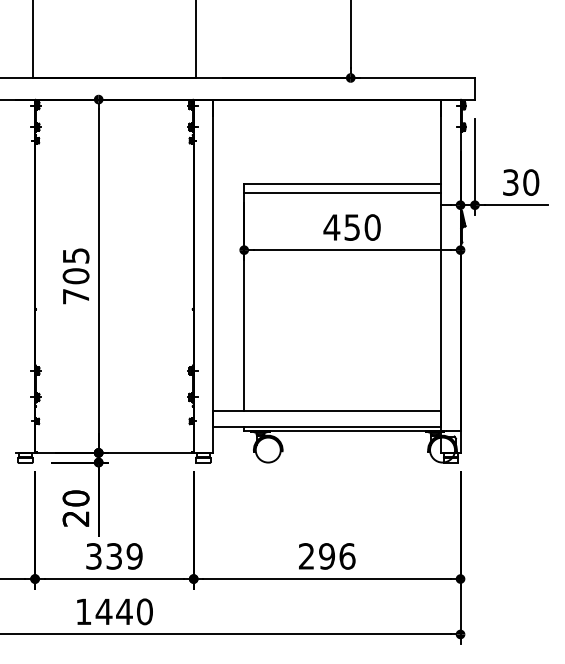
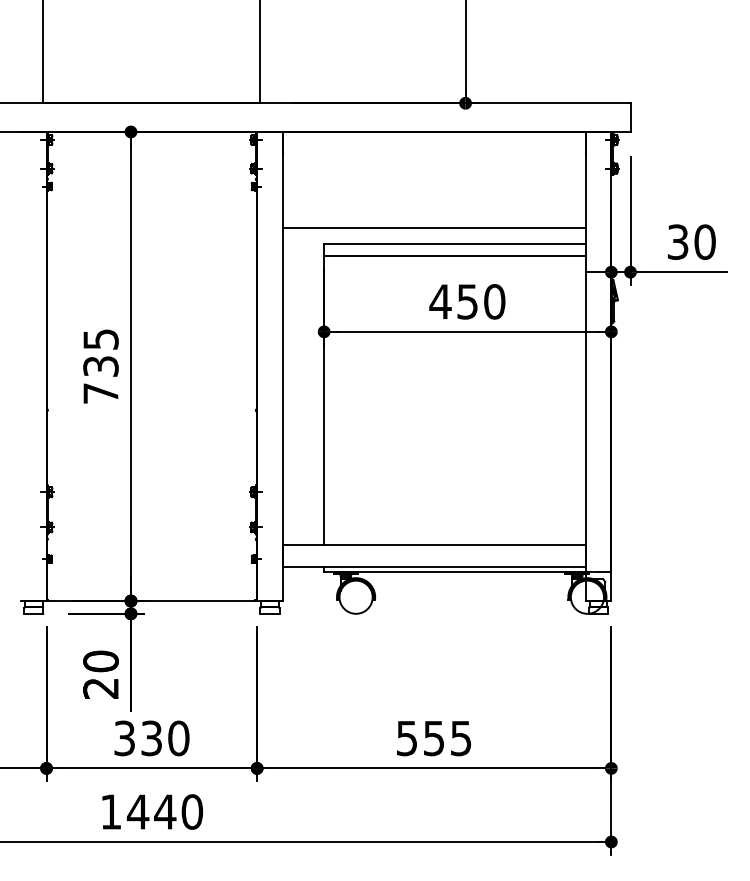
line: (326, 171) -> (433, 227), added
text: (75, 276) -> (100, 366), 705 -> 735
text: (134, 556) -> (178, 738), 339 -> 330
text: (327, 556) -> (434, 738), 296 -> 555

